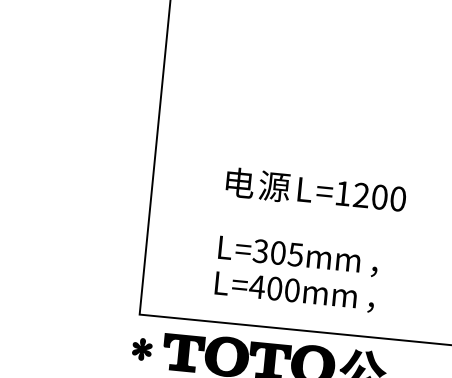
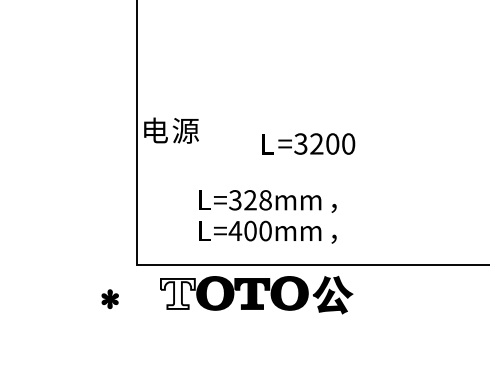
text: (258, 184) -> (171, 130), moved
text: (342, 192) -> (300, 143), =1200 -> =3200
text: (286, 254) -> (257, 200), =305mm -> =328mm
part: (141, 348) -> (109, 298), moved
fill: (183, 352) -> (177, 293), removed

